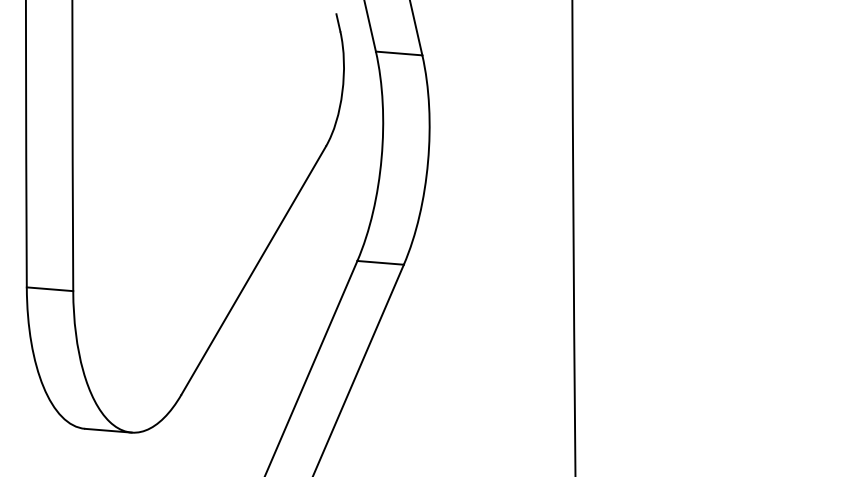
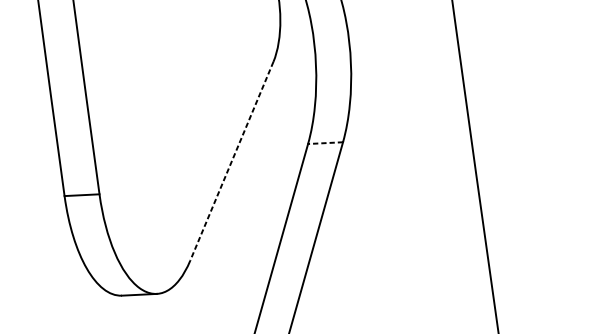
line: (380, 262) -> (325, 142), solid -> dashed
line: (253, 270) -> (231, 161), solid -> dashed

